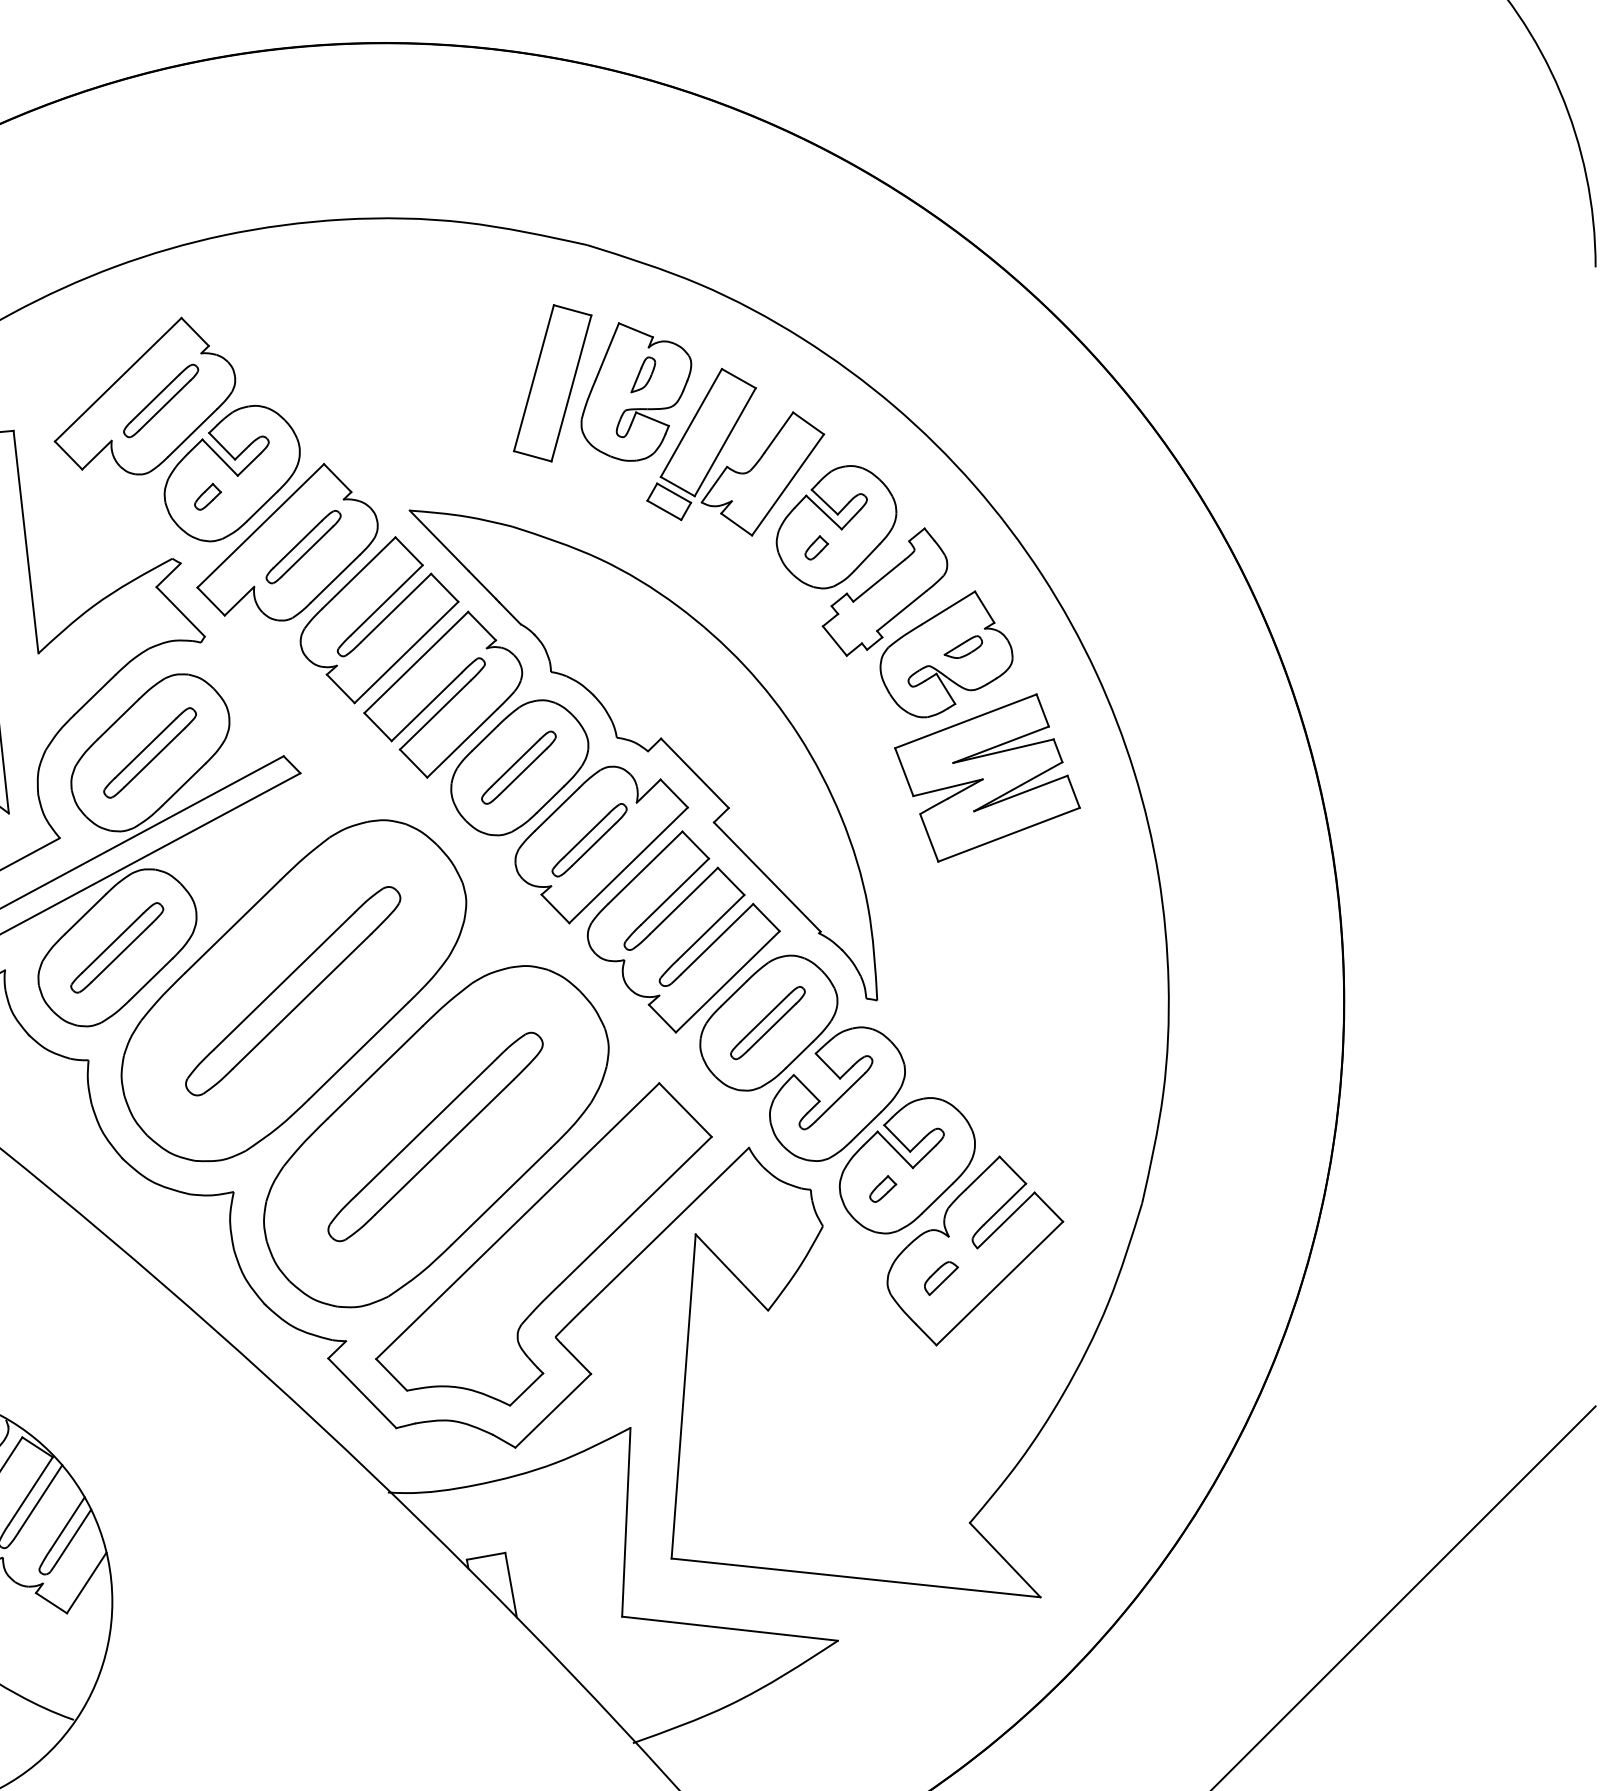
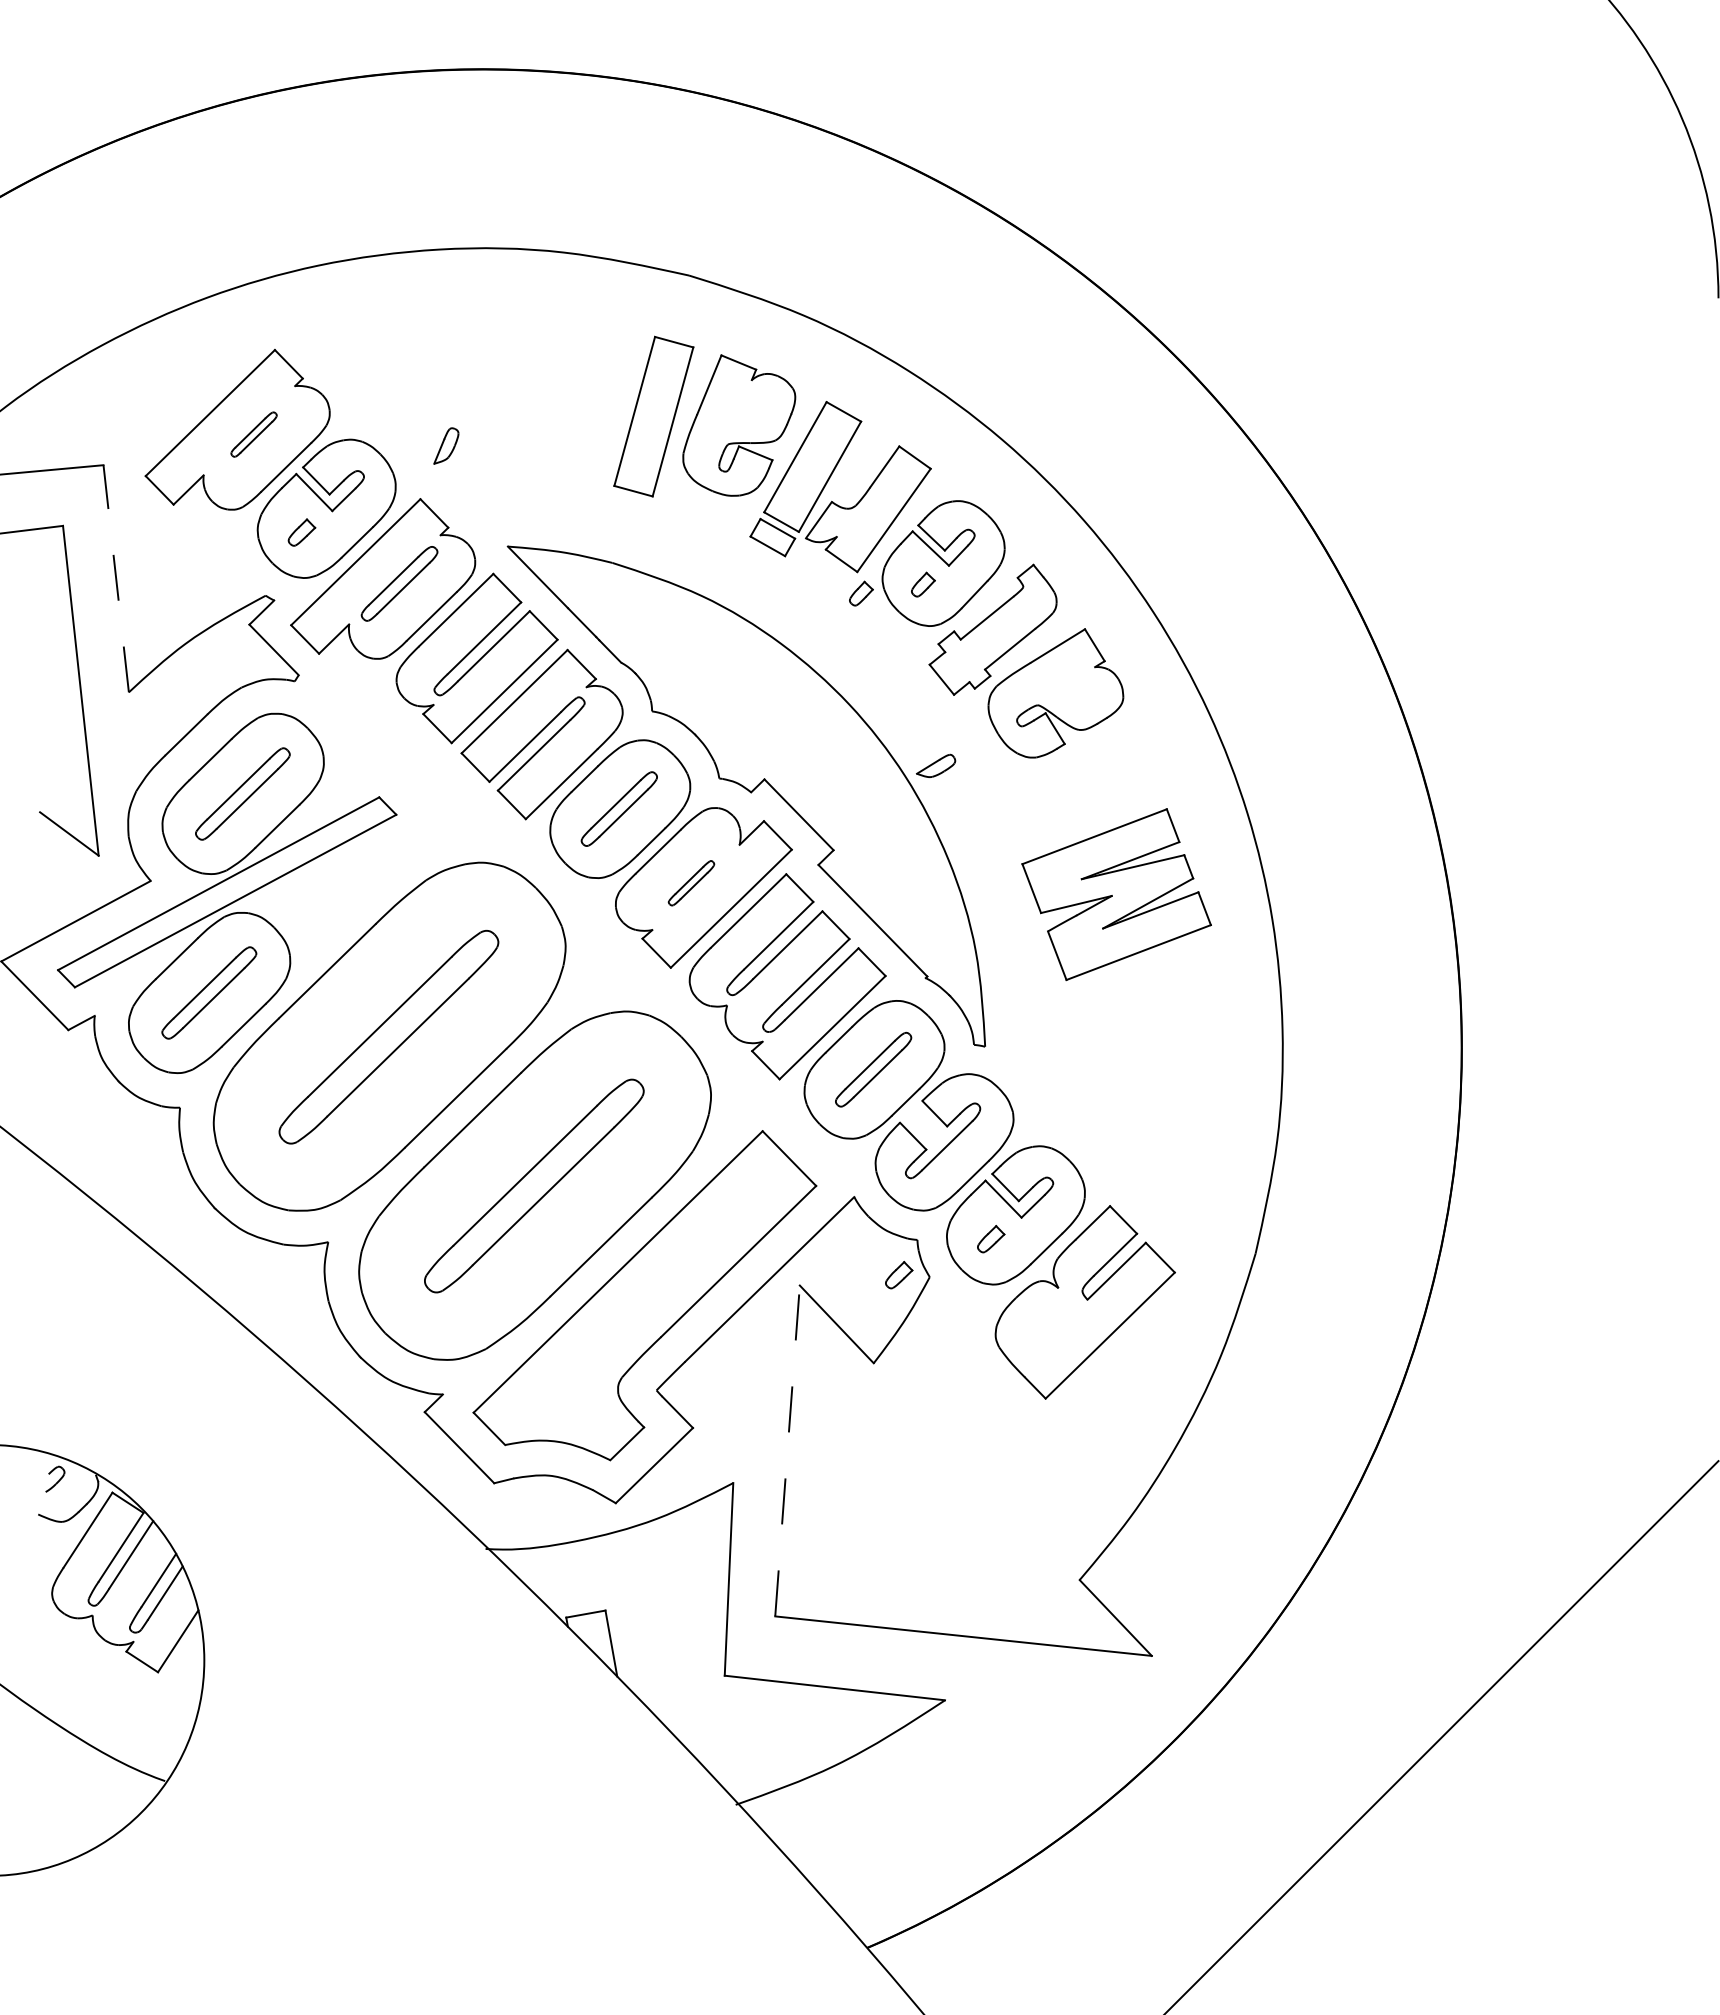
part: (643, 374) -> (446, 445), moved
part: (160, 400) -> (253, 434), size x0.6
line: (26, 541) -> (116, 578), solid -> dashed
part: (756, 556) -> (861, 593), added
part: (963, 646) -> (936, 765), moved
part: (987, 777) -> (1116, 894), moved
part: (589, 840) -> (691, 883), size x0.6
part: (793, 1224) -> (899, 1275), added
part: (941, 1278) -> (1050, 1330), removed
line: (683, 1396) -> (787, 1450), solid -> dashed

